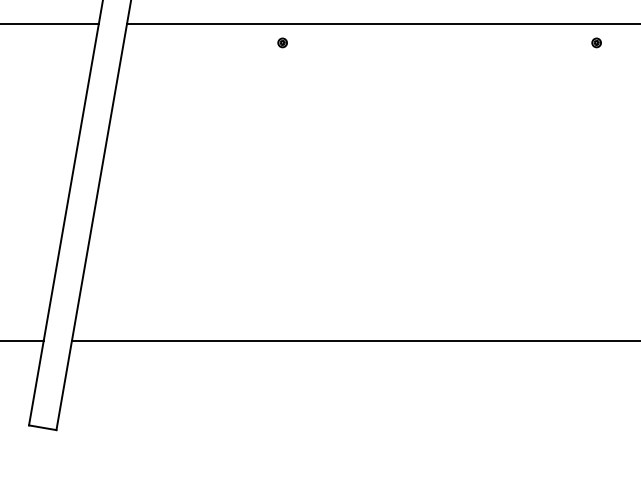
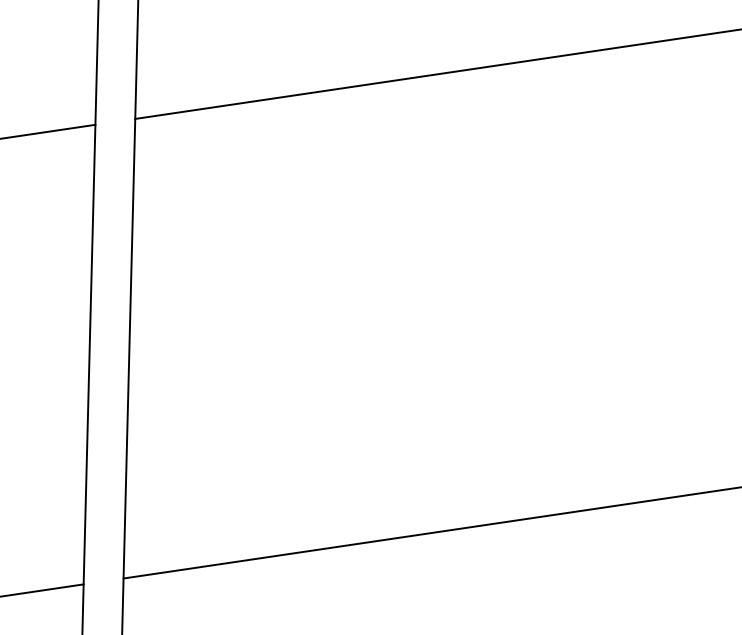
part: (282, 42) -> (358, 112), removed

